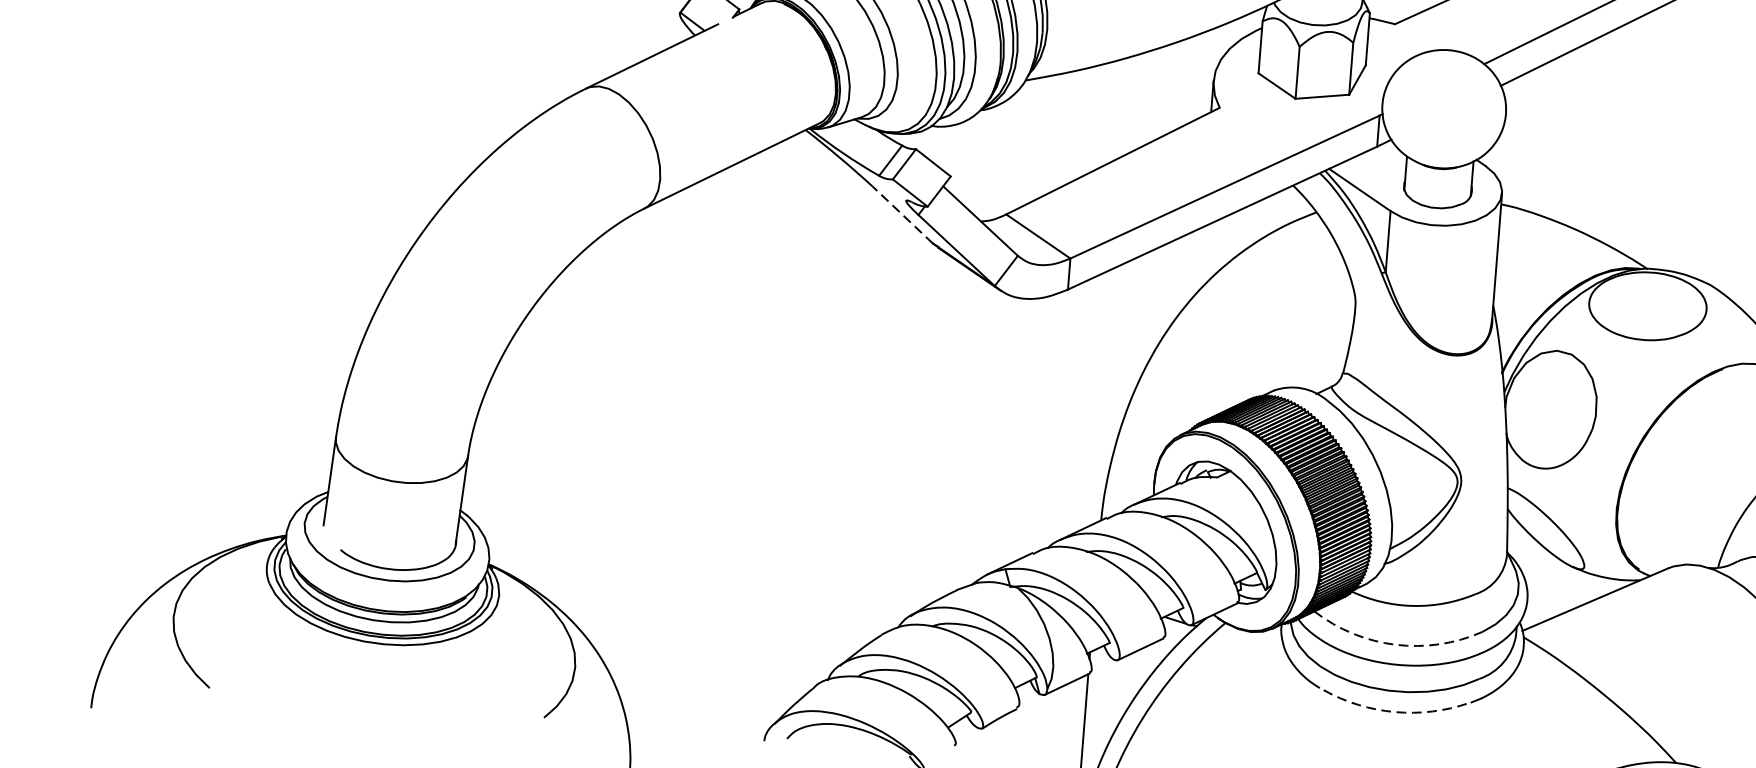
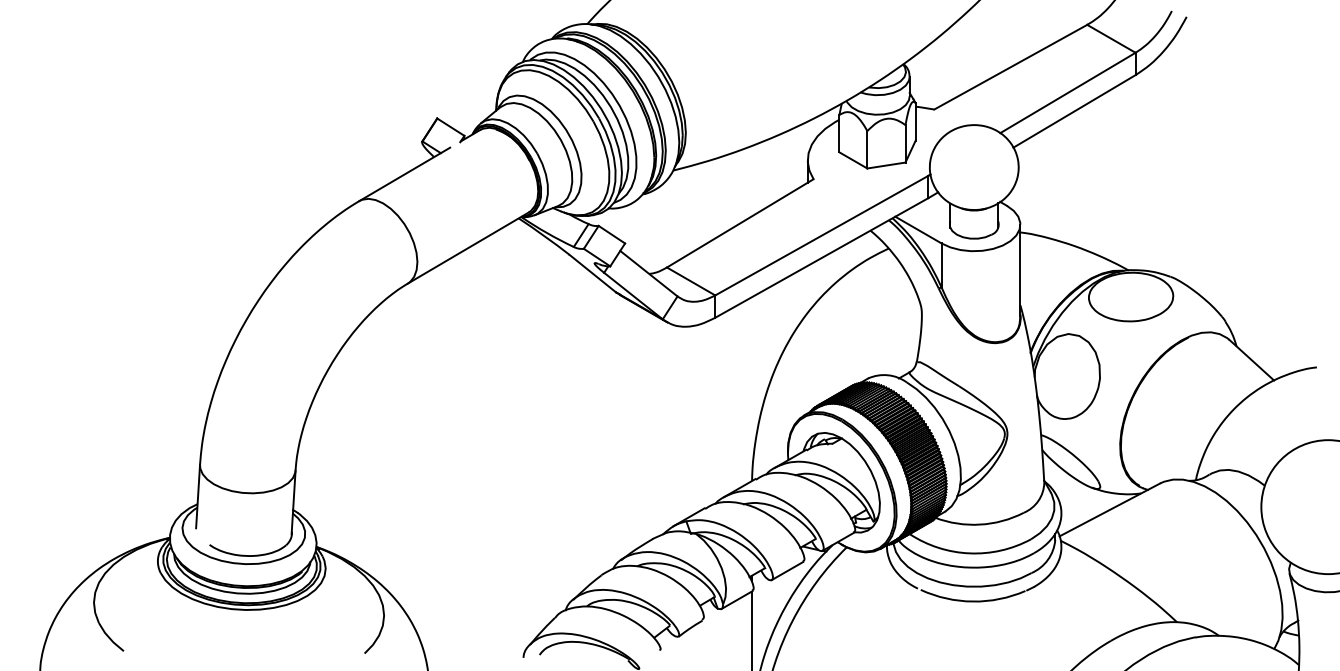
line: (902, 214) -> (592, 273), dashed -> solid
arc: (1395, 644) -> (969, 553), dashed -> solid
arc: (1395, 712) -> (973, 601), dashed -> solid

